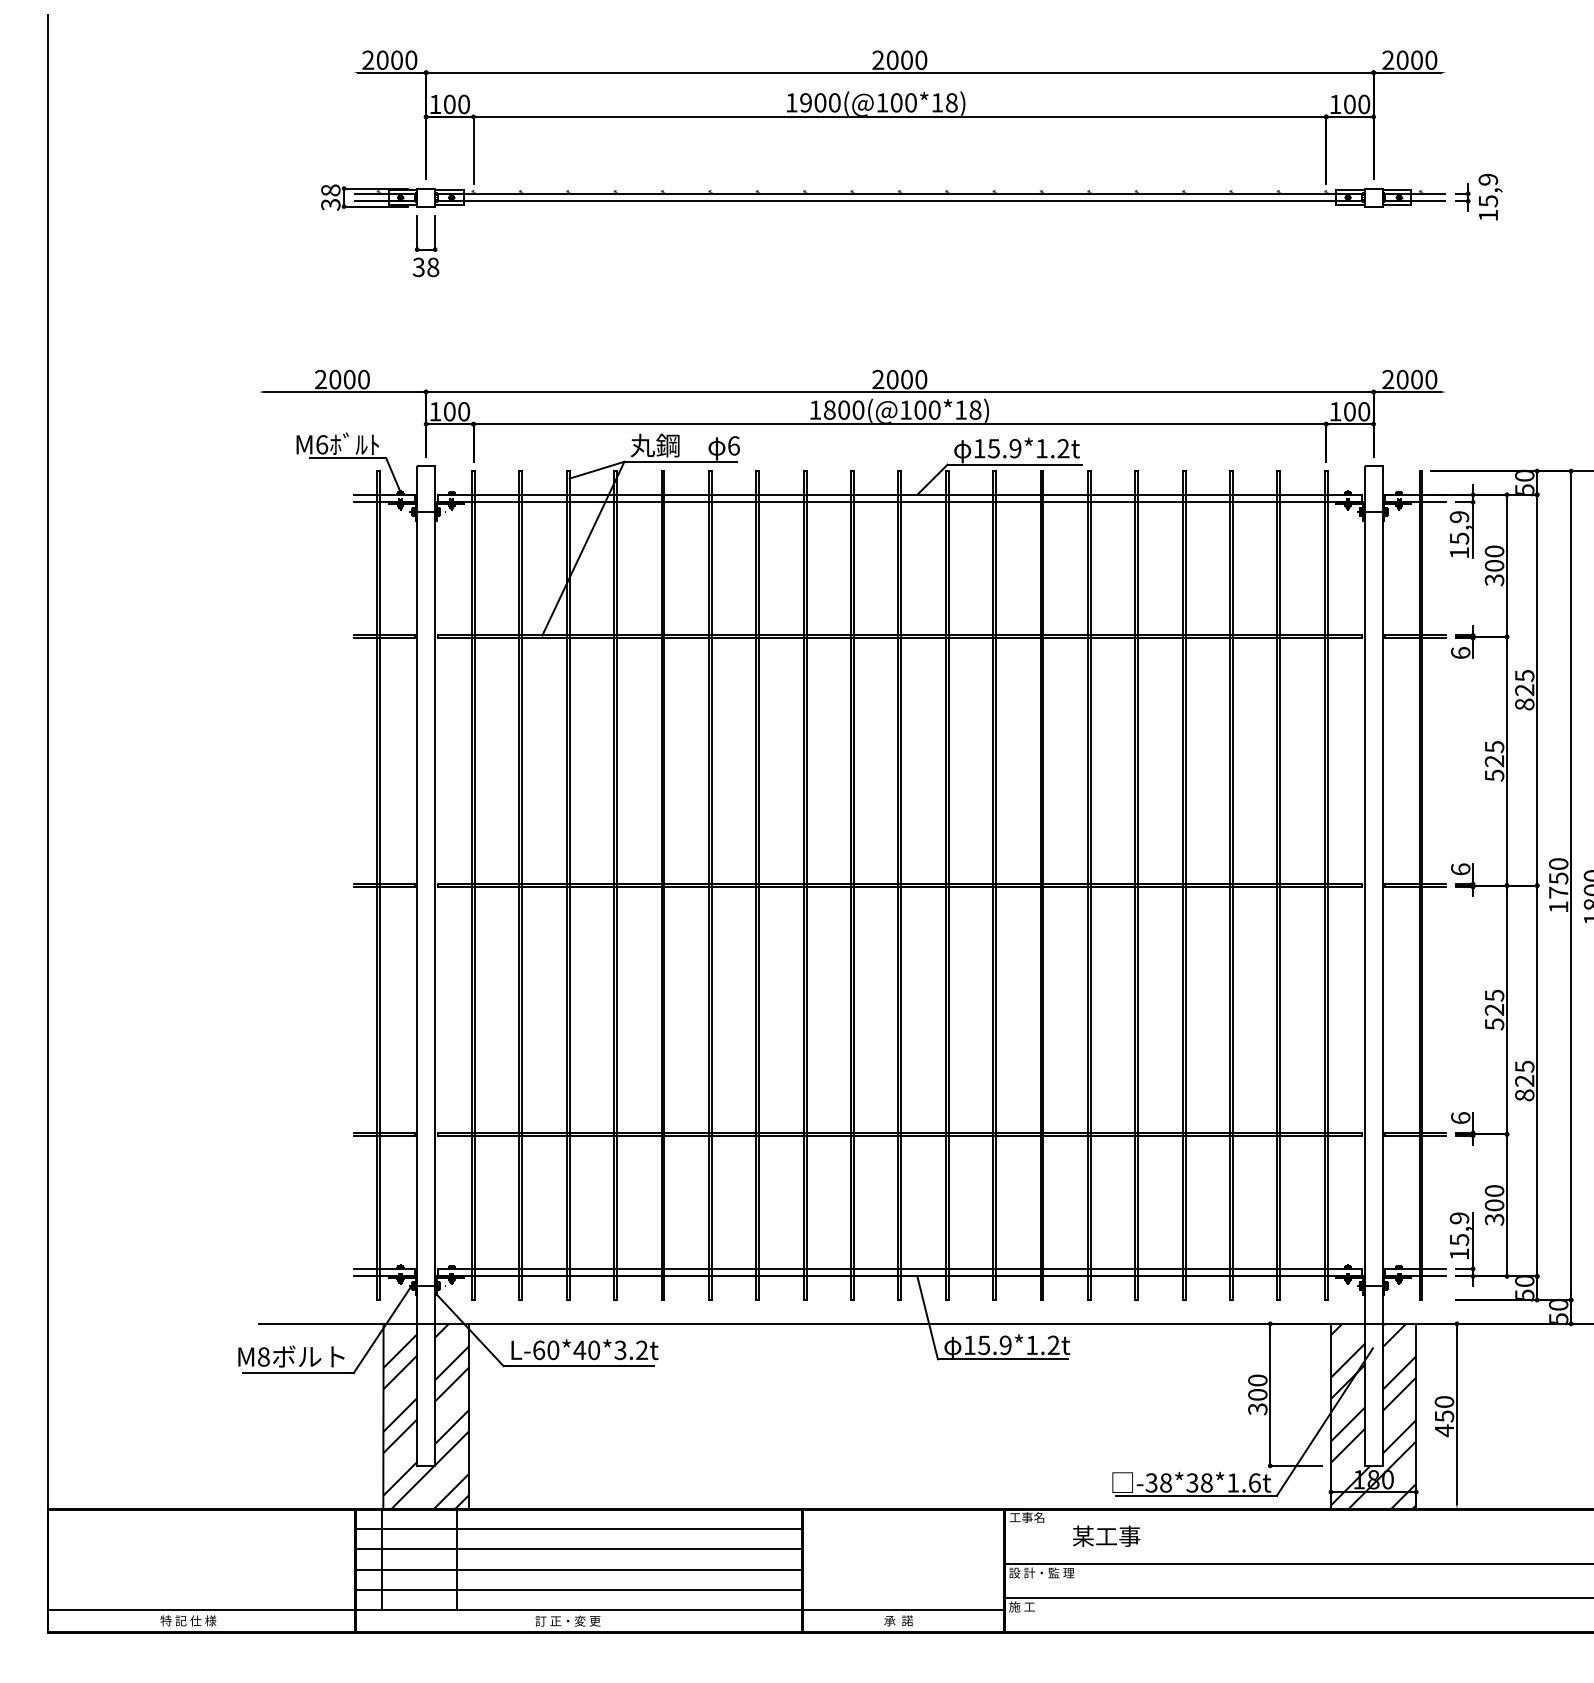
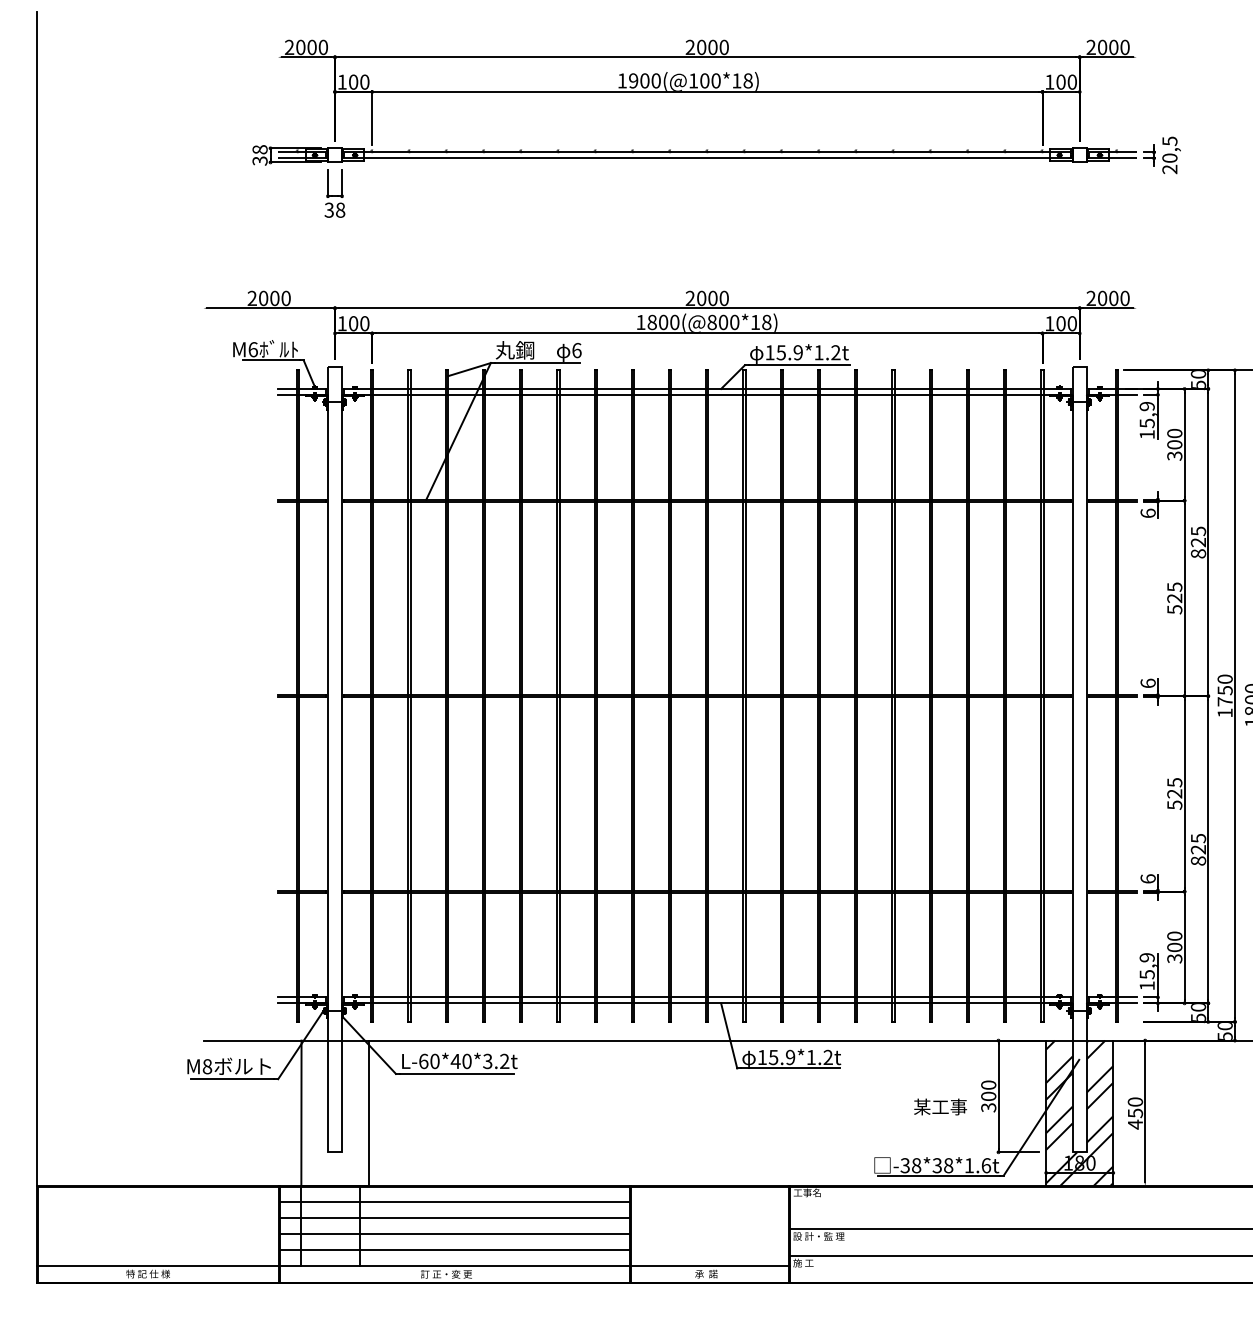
text: (1488, 197) -> (1170, 155), 15,9 -> 20,5
text: (905, 409) -> (711, 321), 1800(@100*18) -> 1800(@800*18)
hatch: (425, 1415) -> (334, 1112), removed
text: (1106, 1535) -> (940, 1106), moved

